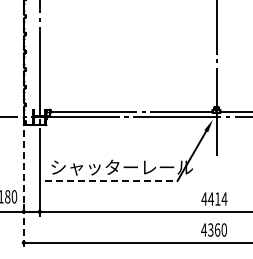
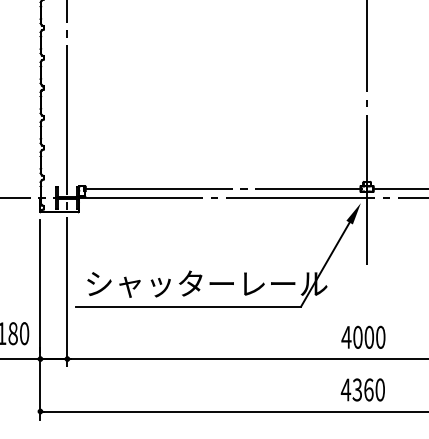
line: (111, 180) -> (189, 305), dashed -> solid
line: (23, 188) -> (39, 319), dashed -> solid
text: (217, 198) -> (368, 336), 4414 -> 4000

